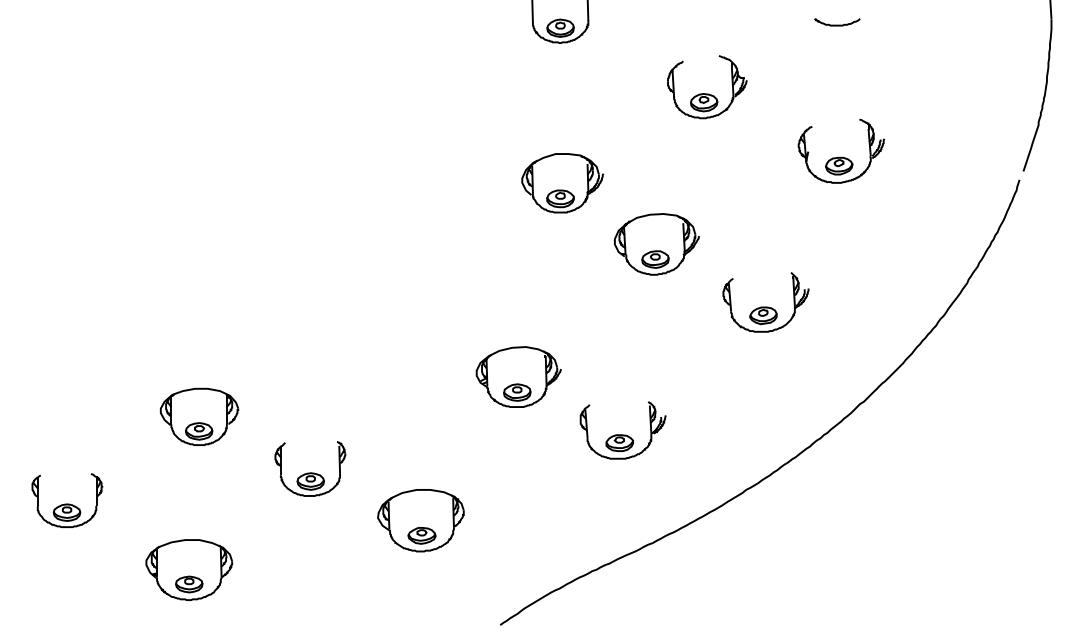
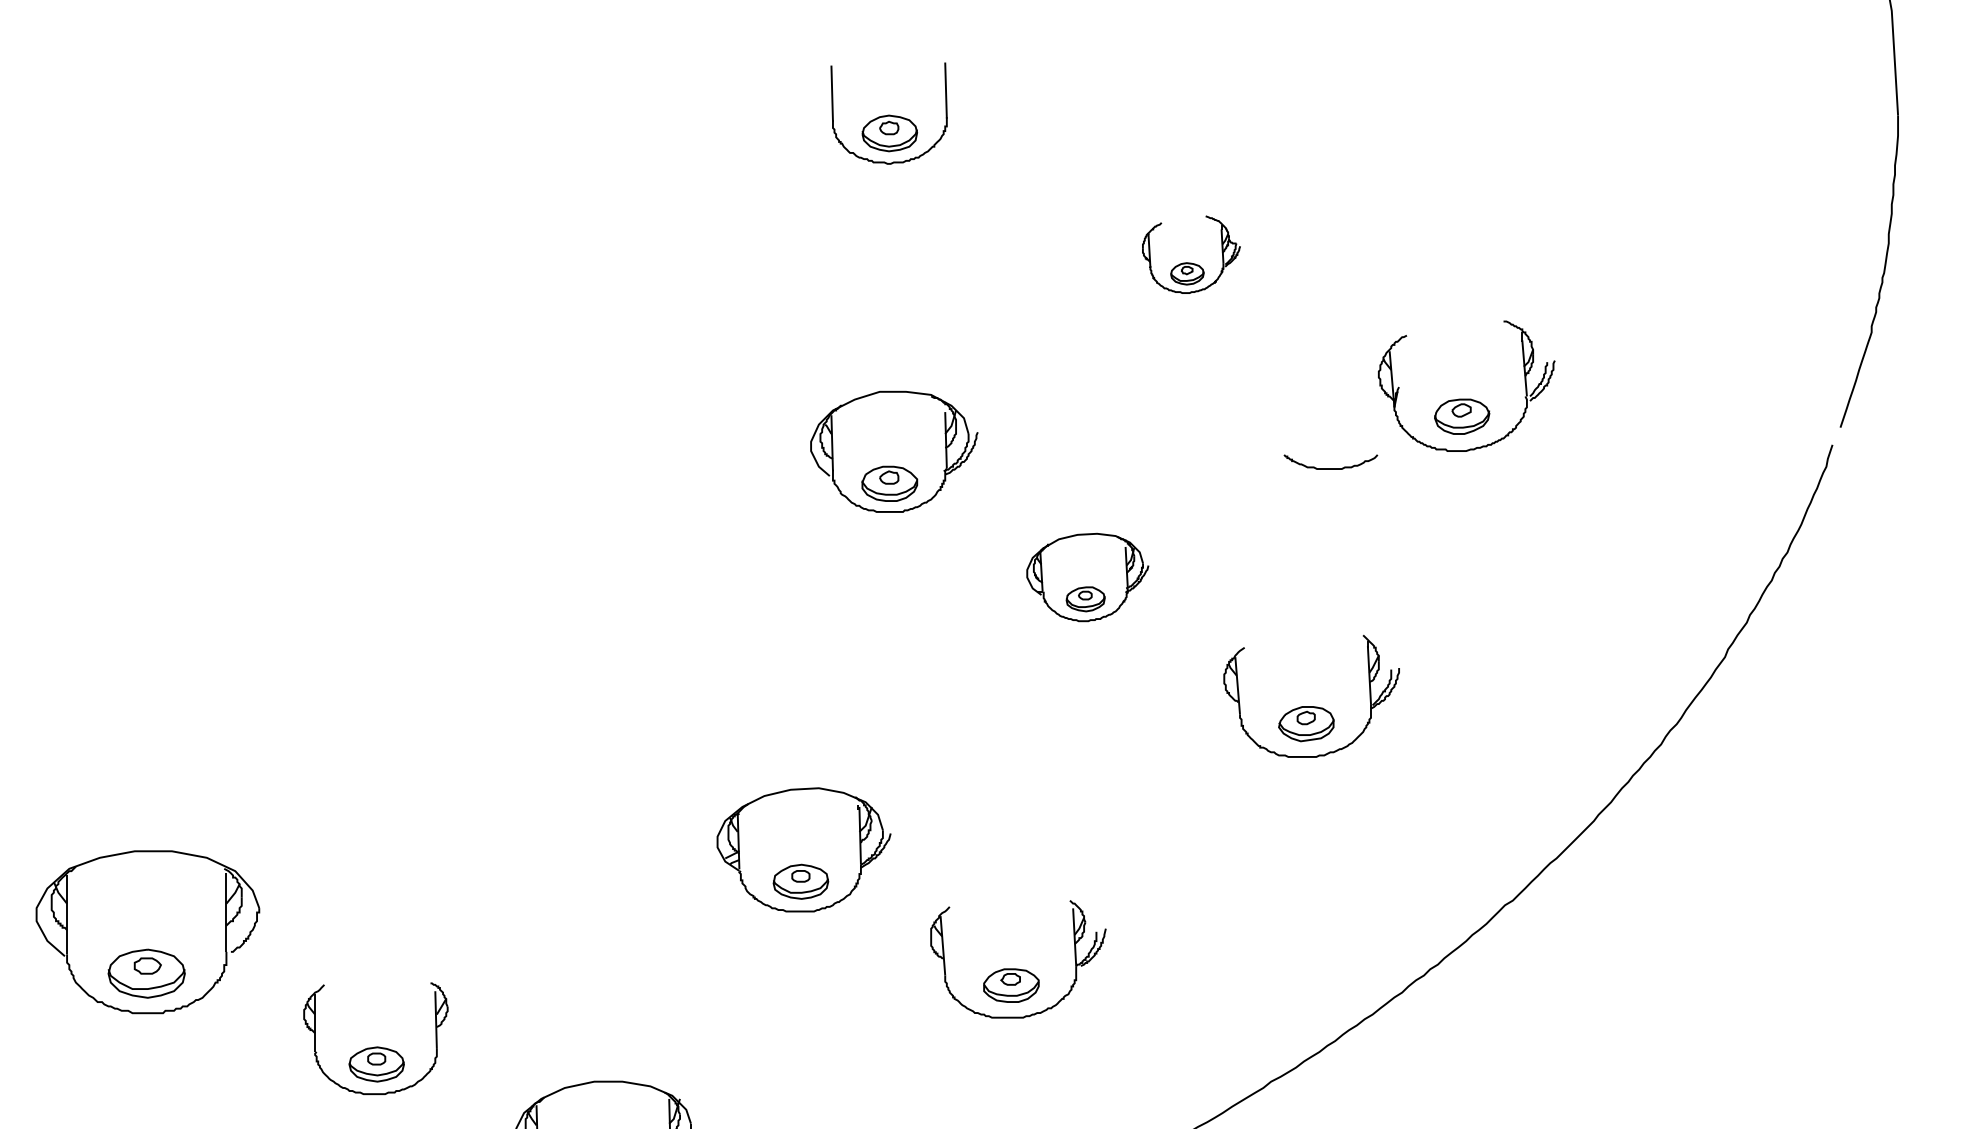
curve: (837, 24) -> (1331, 466), moved
part: (707, 87) -> (1191, 255), size x0.6
part: (656, 244) -> (1086, 577), size x0.7
part: (199, 416) -> (148, 930), size x1.4

